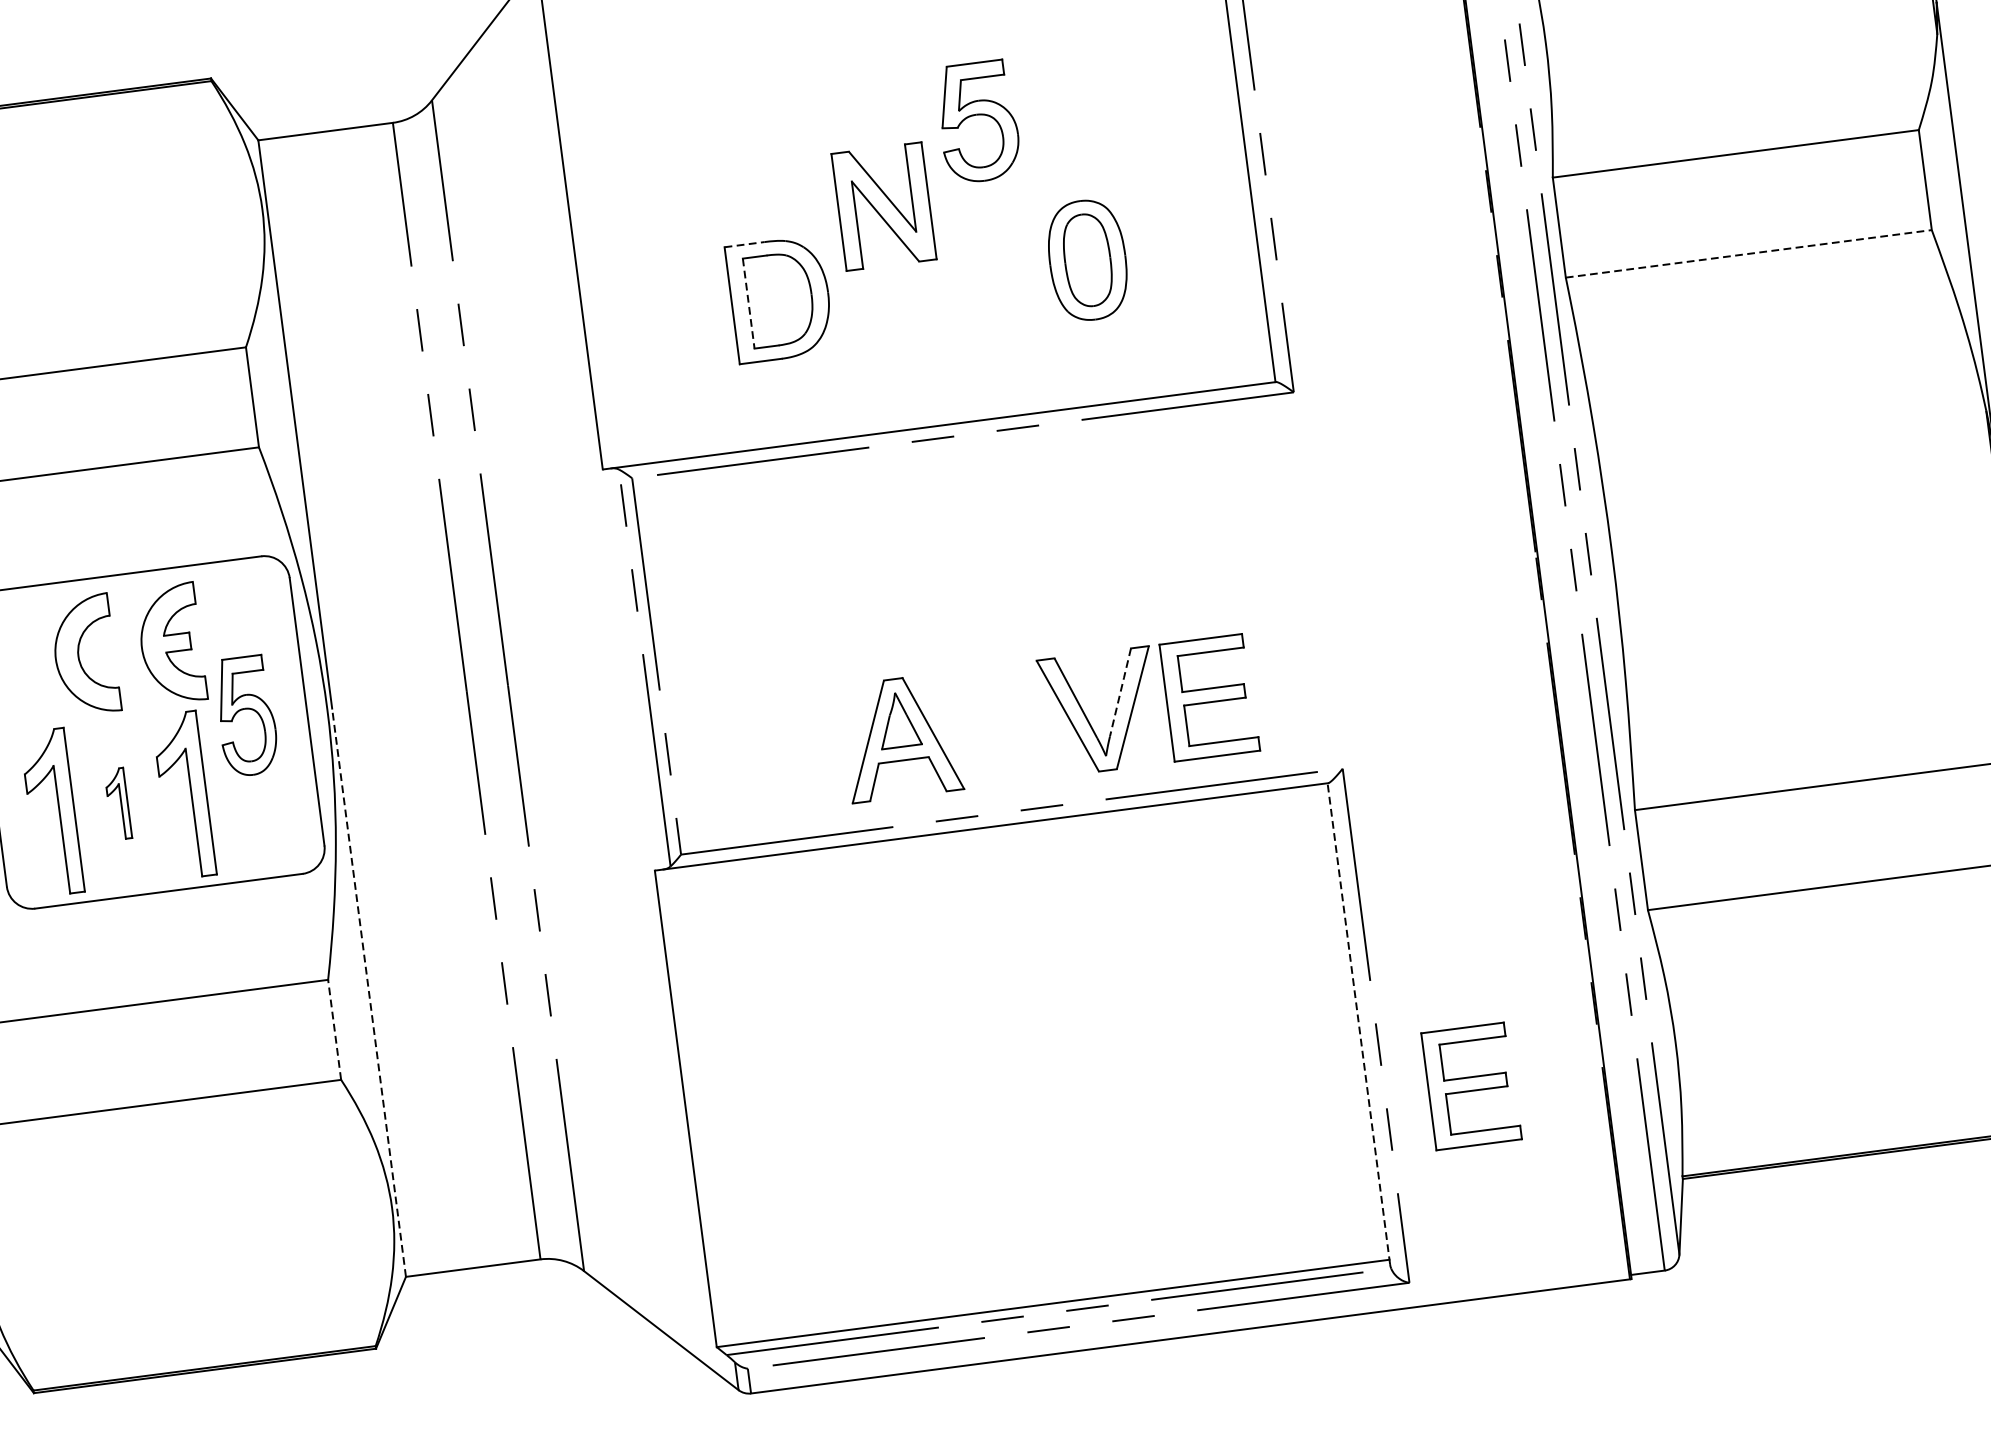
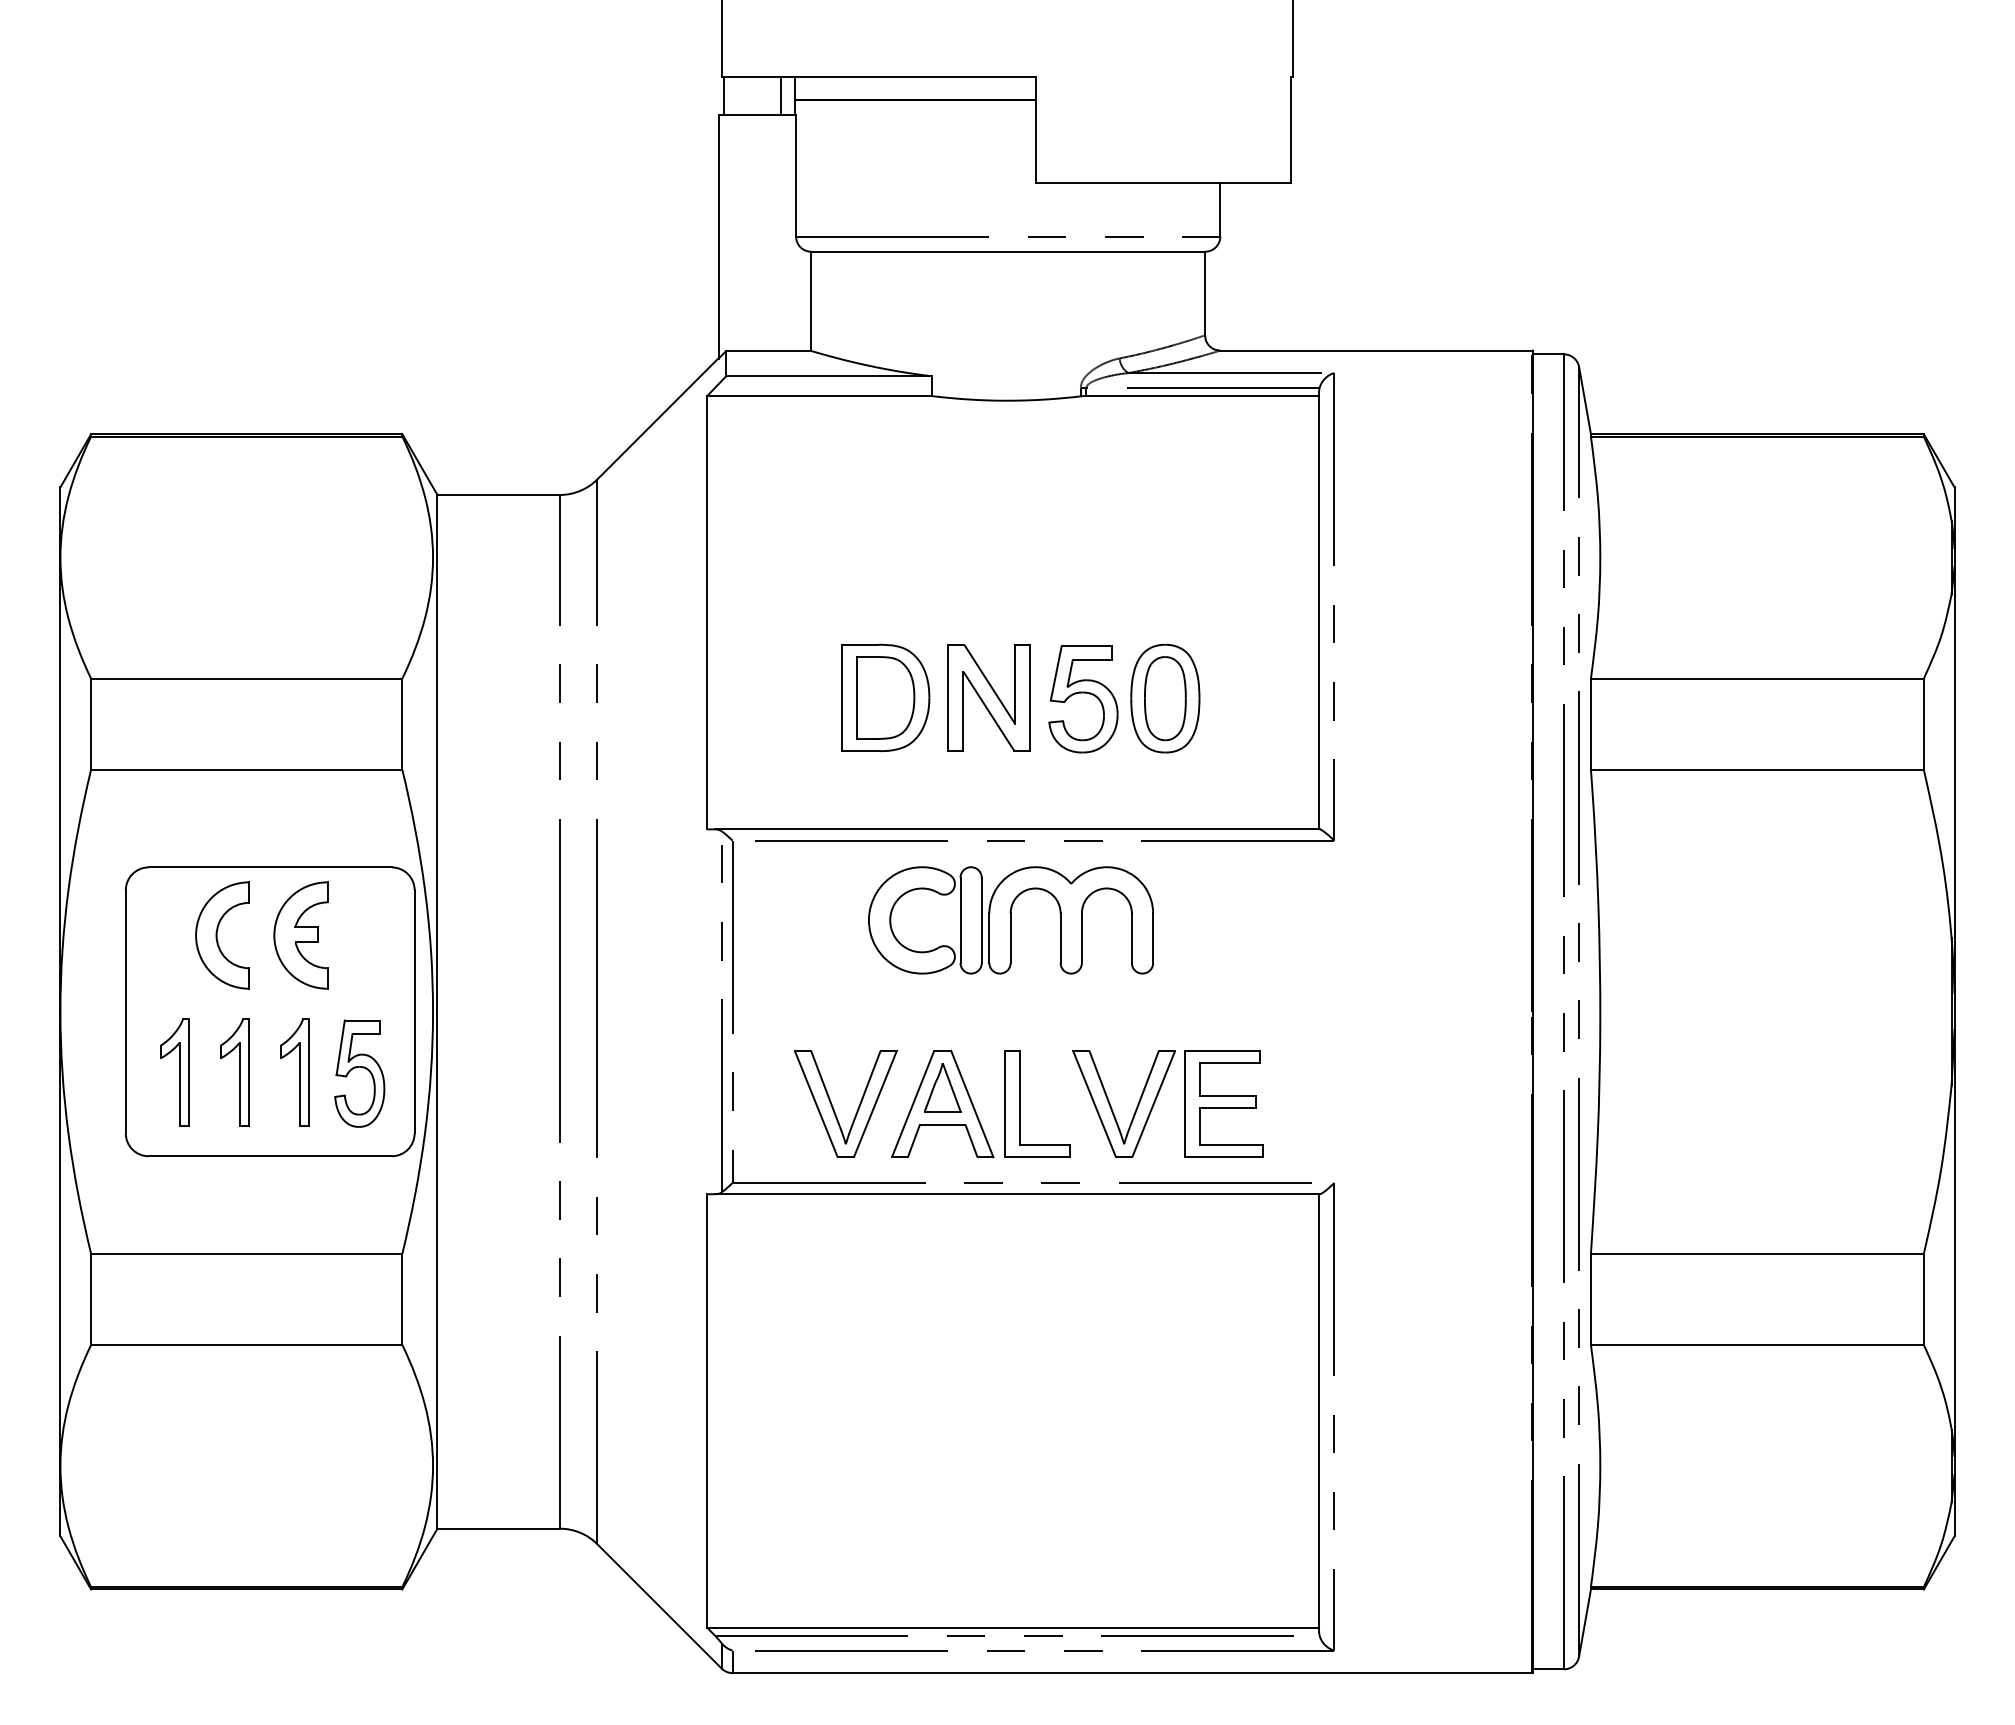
part: (978, 122) -> (1083, 699), moved
part: (883, 206) -> (988, 697), moved
line: (744, 244) -> (860, 644), dashed -> solid
line: (1748, 253) -> (1757, 769), dashed -> solid
line: (749, 303) -> (857, 697), dashed -> solid
part: (949, 526) -> (1010, 920), added
line: (1120, 693) -> (1144, 1089), dashed -> solid
part: (245, 716) -> (359, 1073), moved
part: (986, 726) -> (1020, 1103), added
part: (781, 756) -> (833, 1106), added
part: (183, 795) -> (294, 1072), size x0.71
part: (117, 804) -> (234, 1072), size x1.67
part: (51, 812) -> (174, 1072), size x0.71
line: (369, 991) -> (437, 1269), dashed -> solid
line: (1359, 1023) -> (1319, 1412), dashed -> solid
line: (334, 1028) -> (402, 1298), dashed -> solid
part: (1471, 1085) -> (1412, 1481), removed

